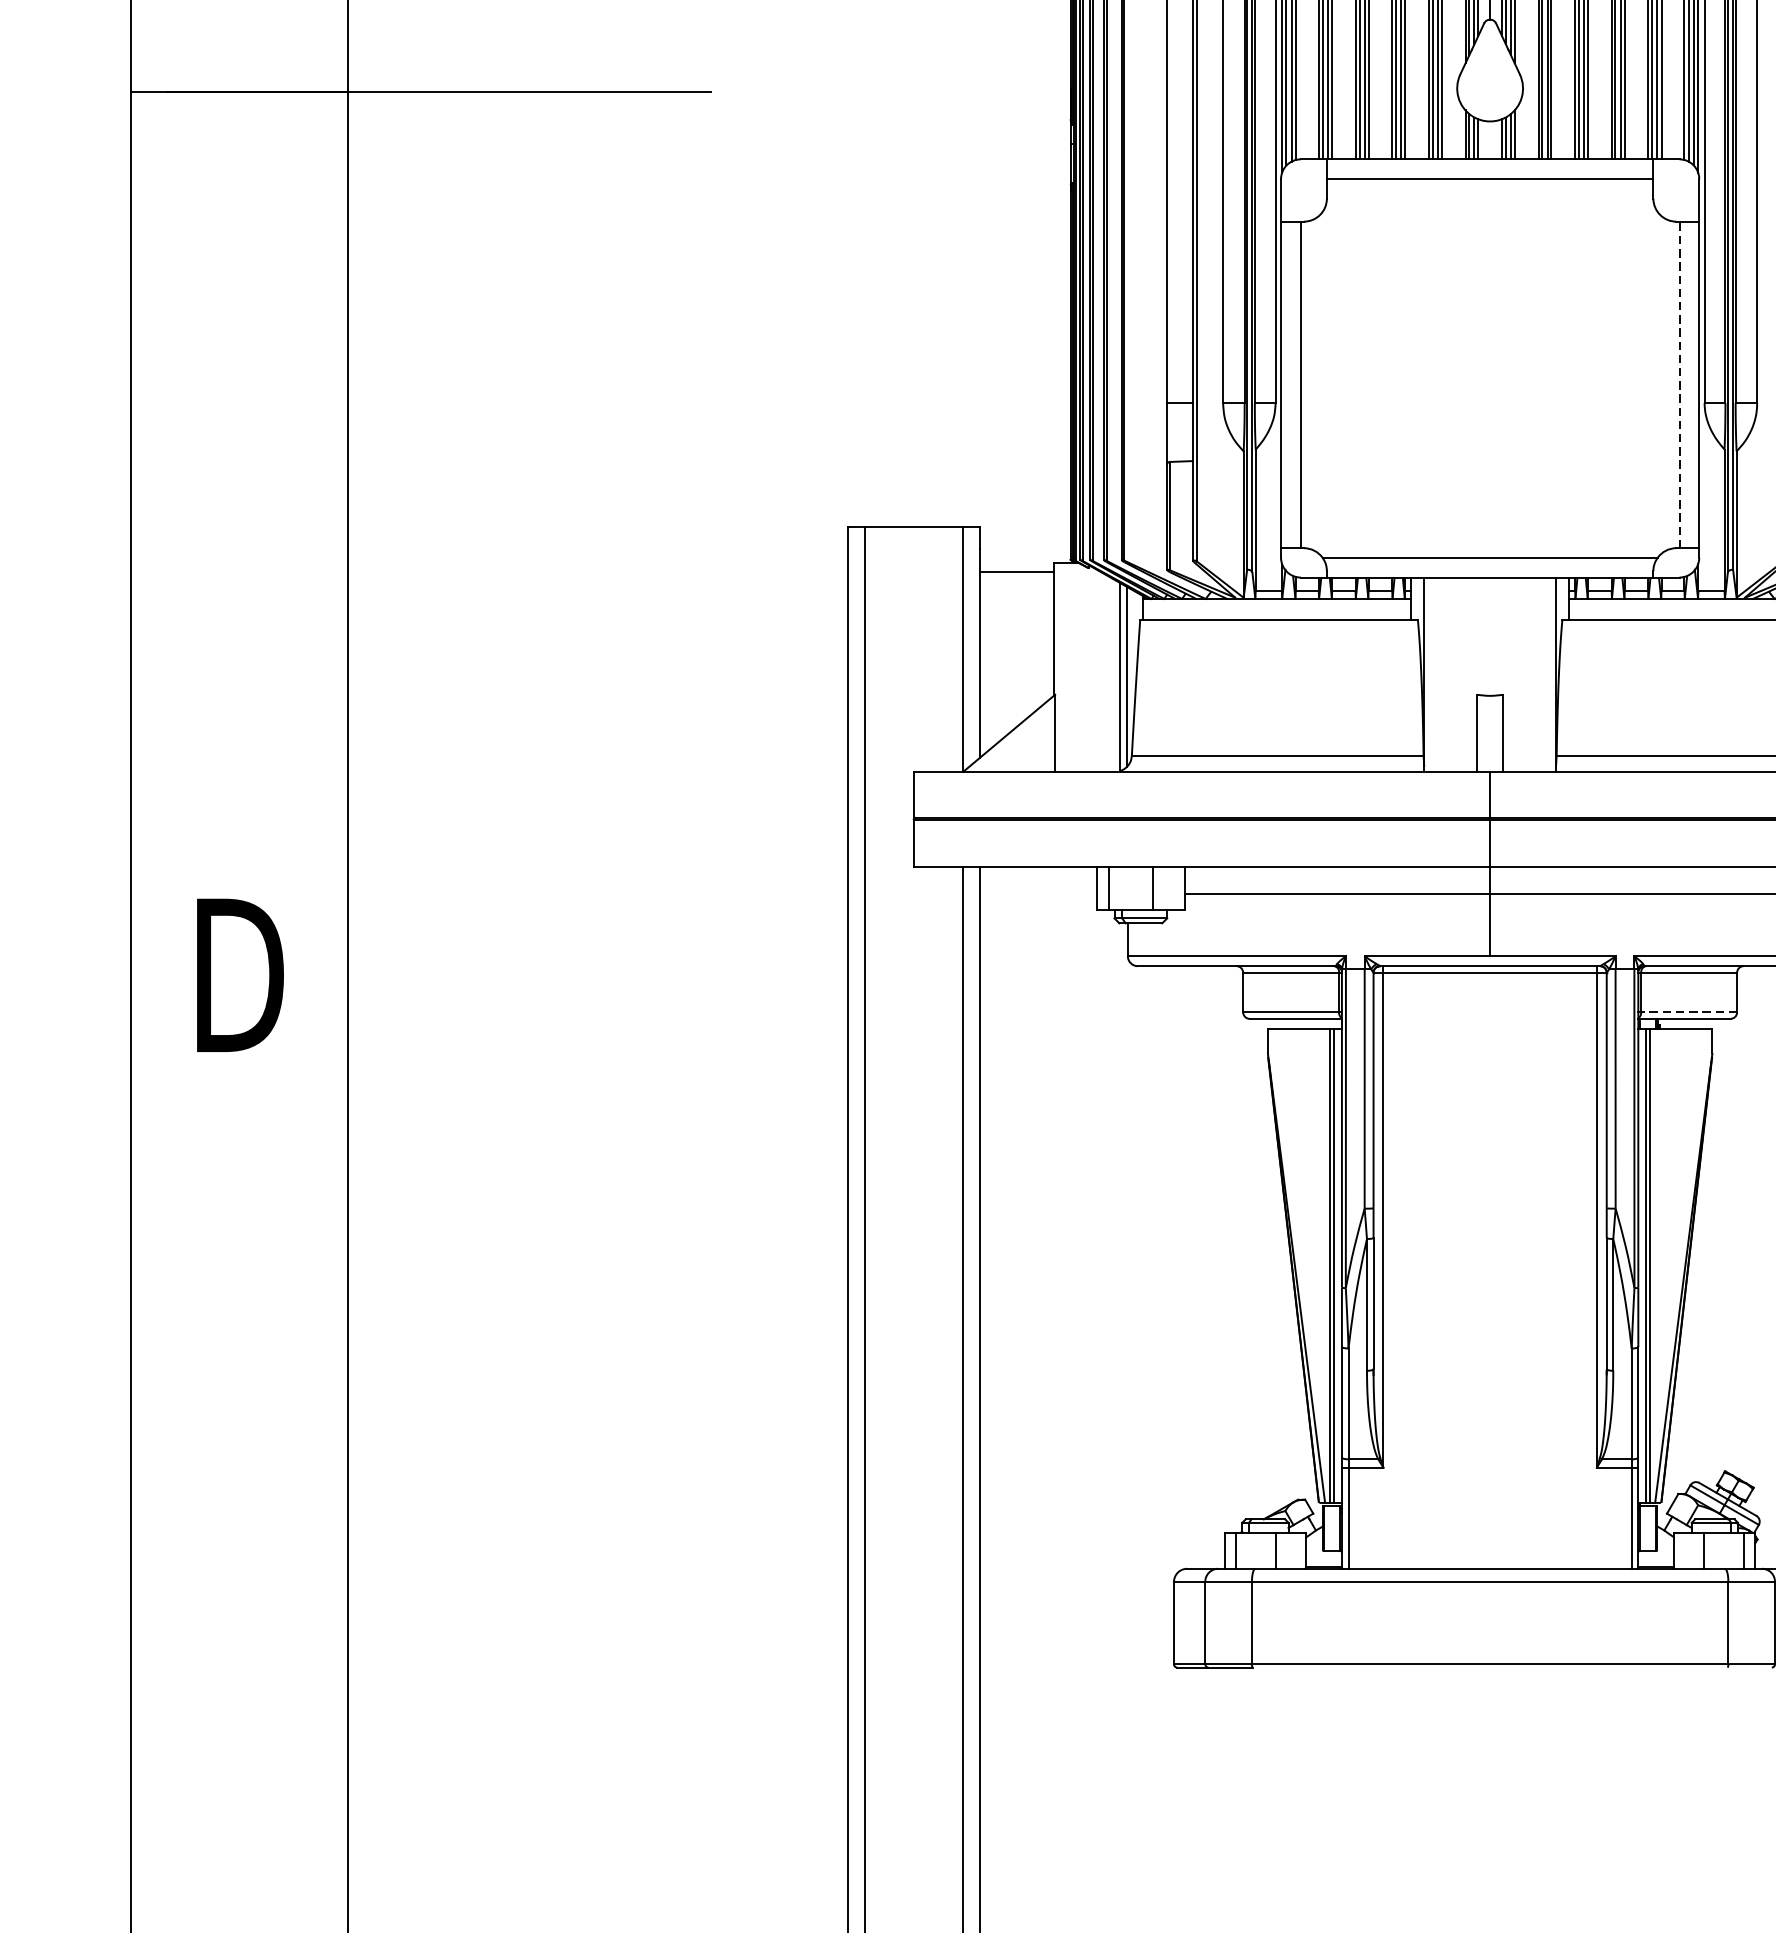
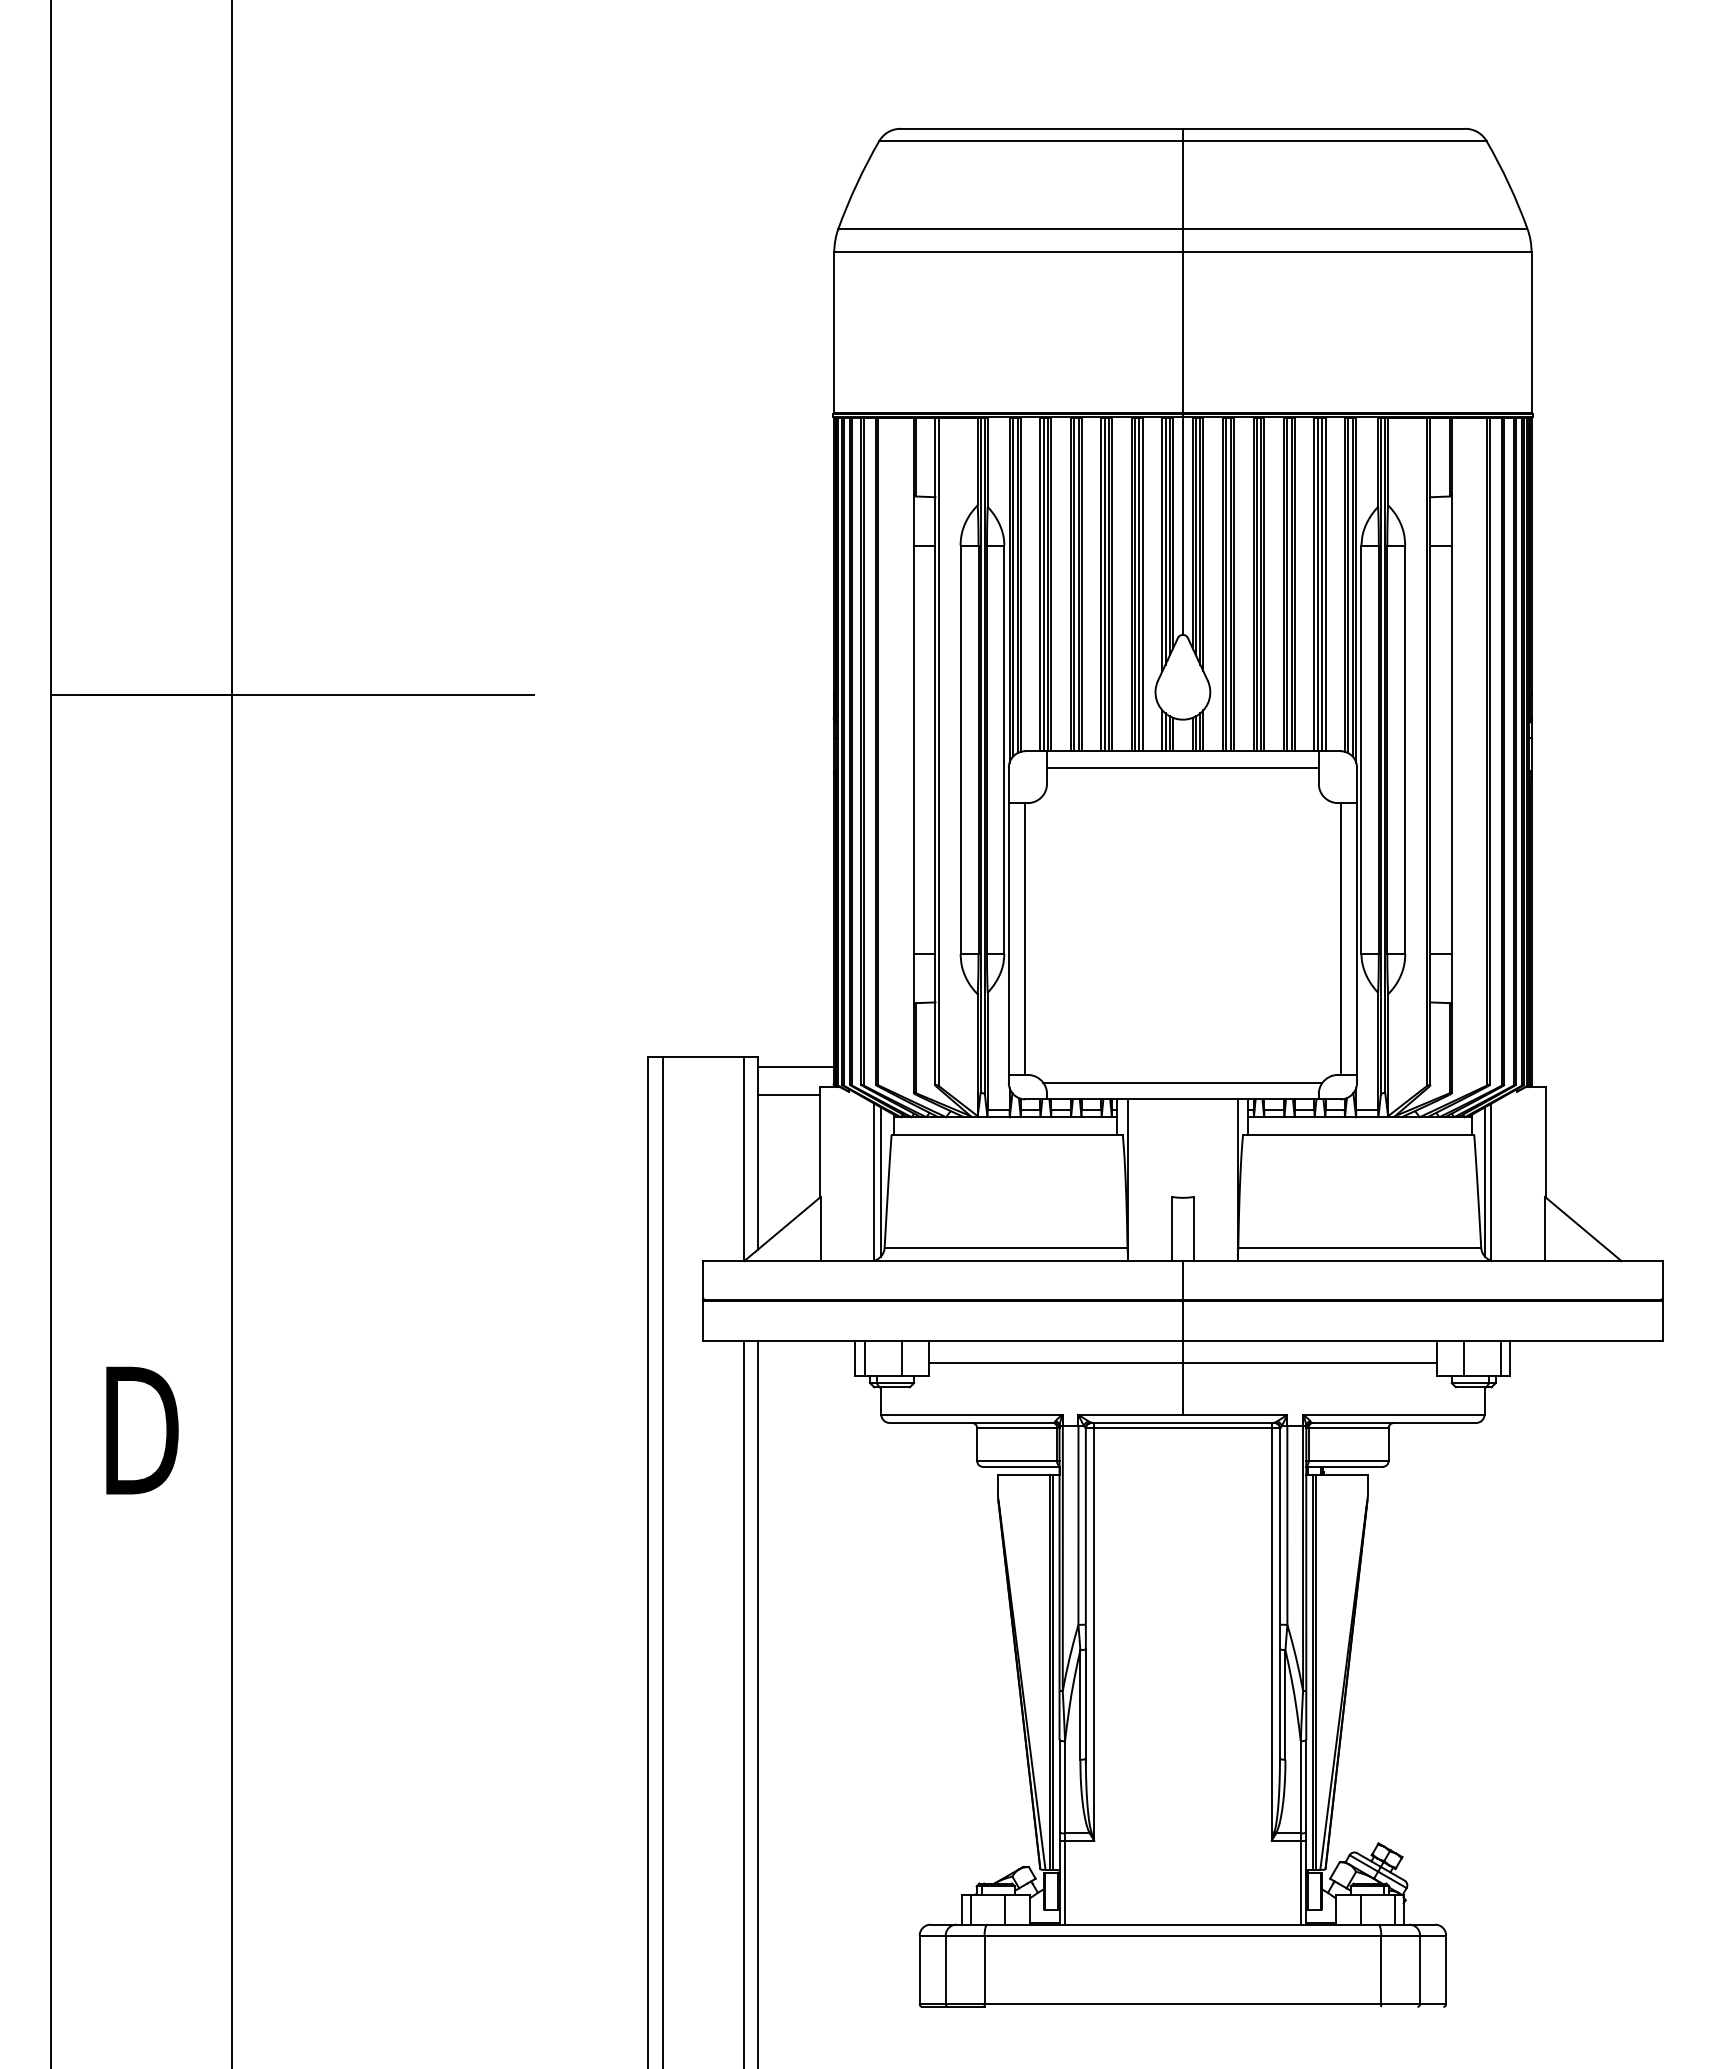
line: (1679, 385) -> (1340, 939), dashed -> solid
line: (1024, 539) -> (795, 1067), added
line: (1689, 1012) -> (1348, 1461), dashed -> solid

